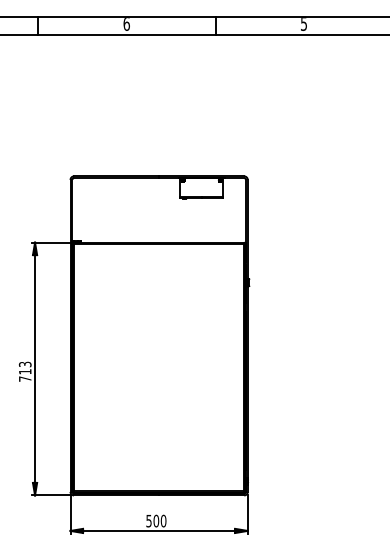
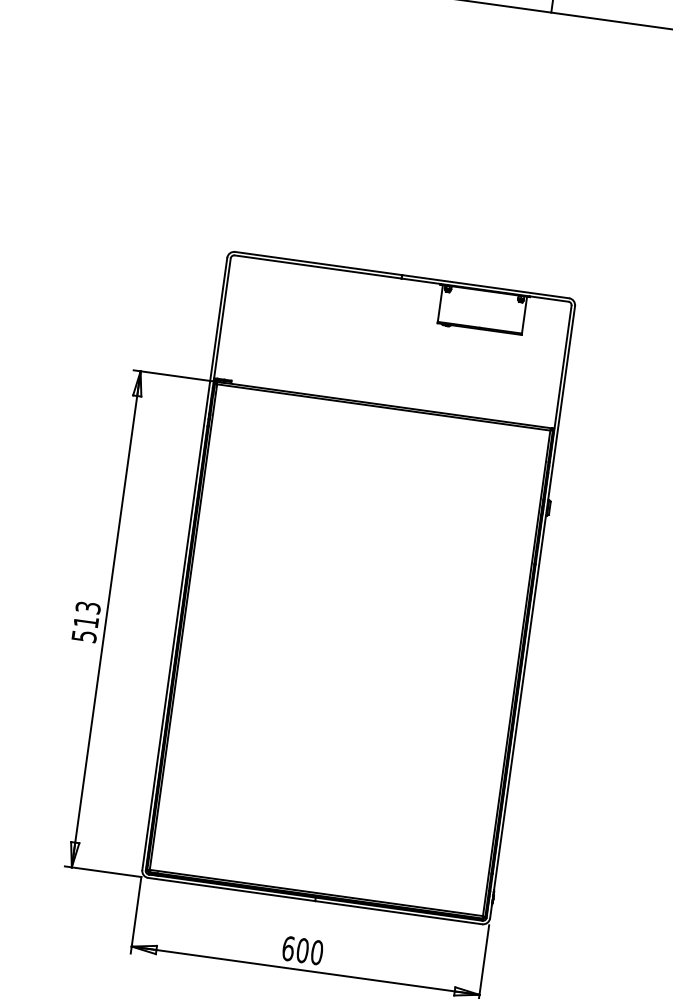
text: (25, 378) -> (84, 635), 713 -> 513
text: (148, 520) -> (287, 947), 500 -> 600

